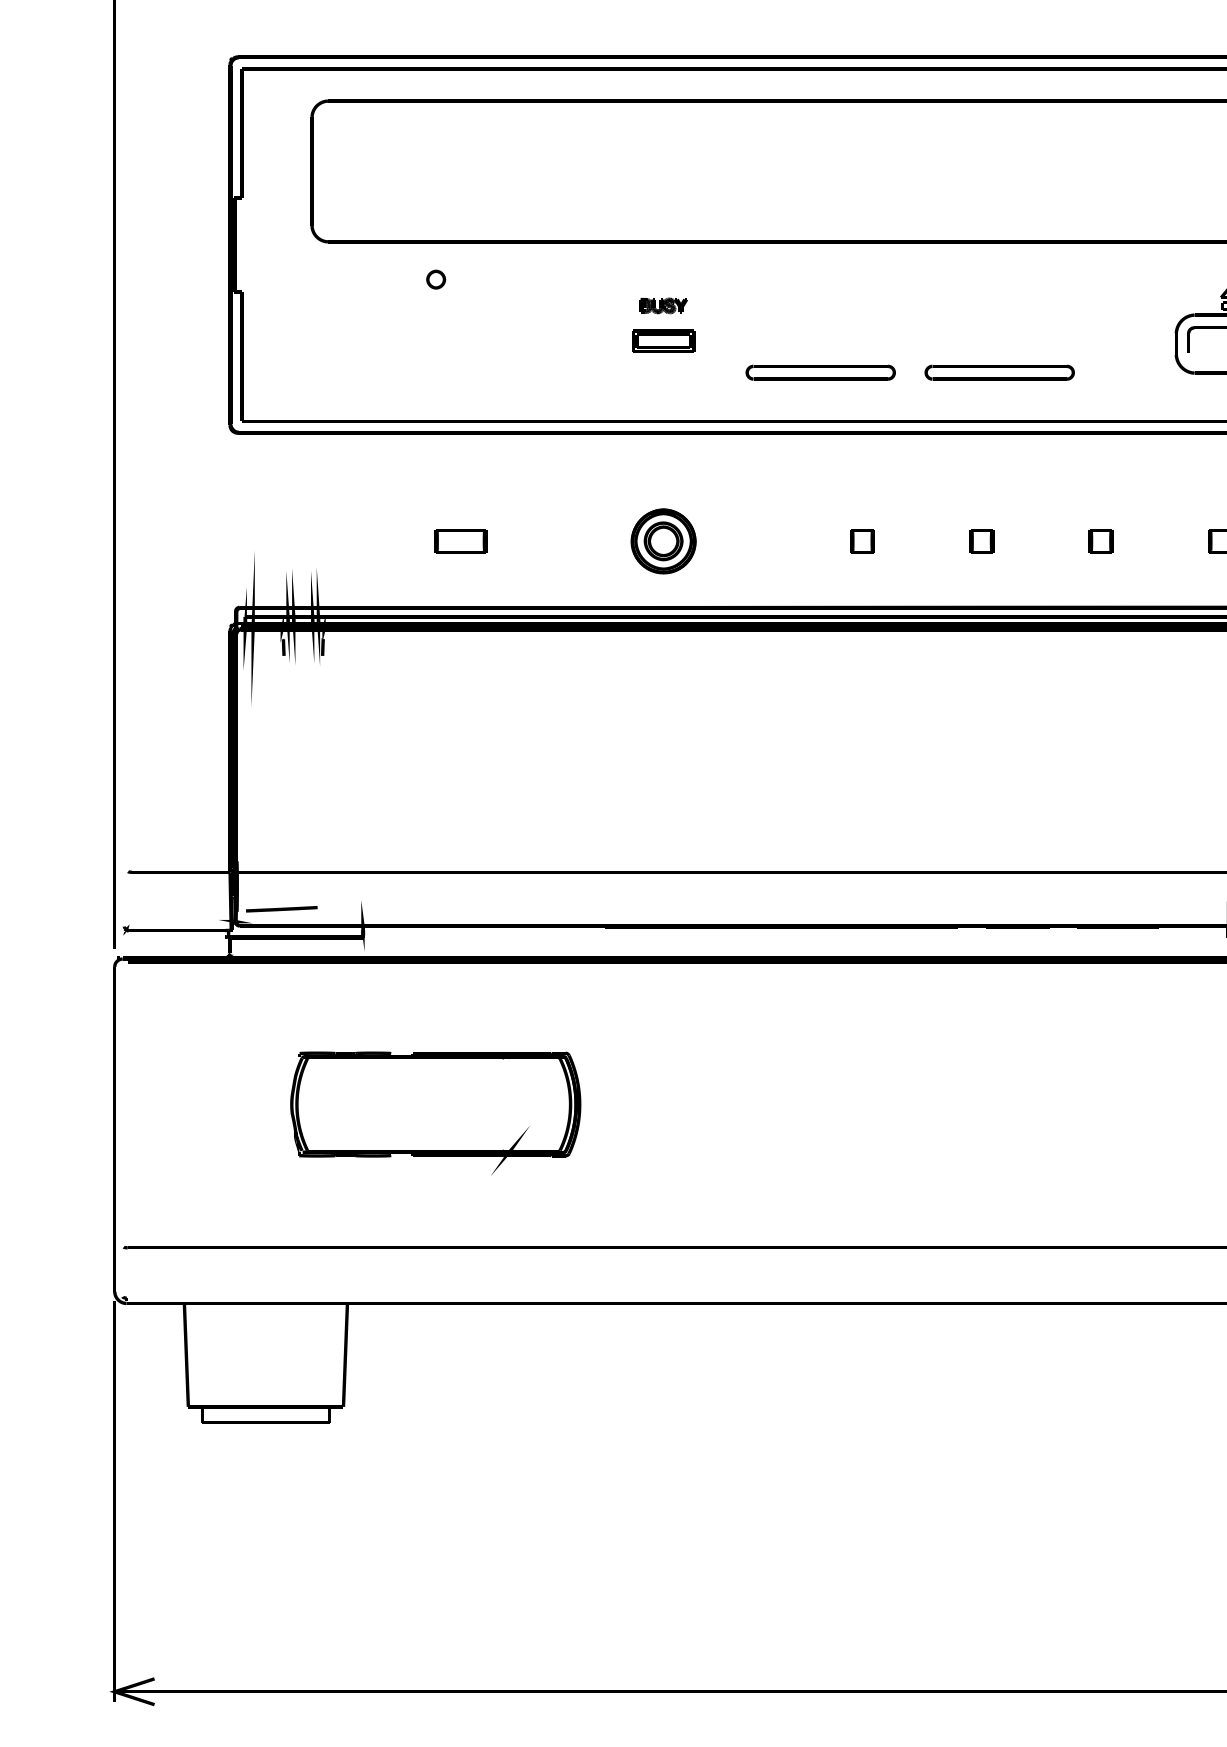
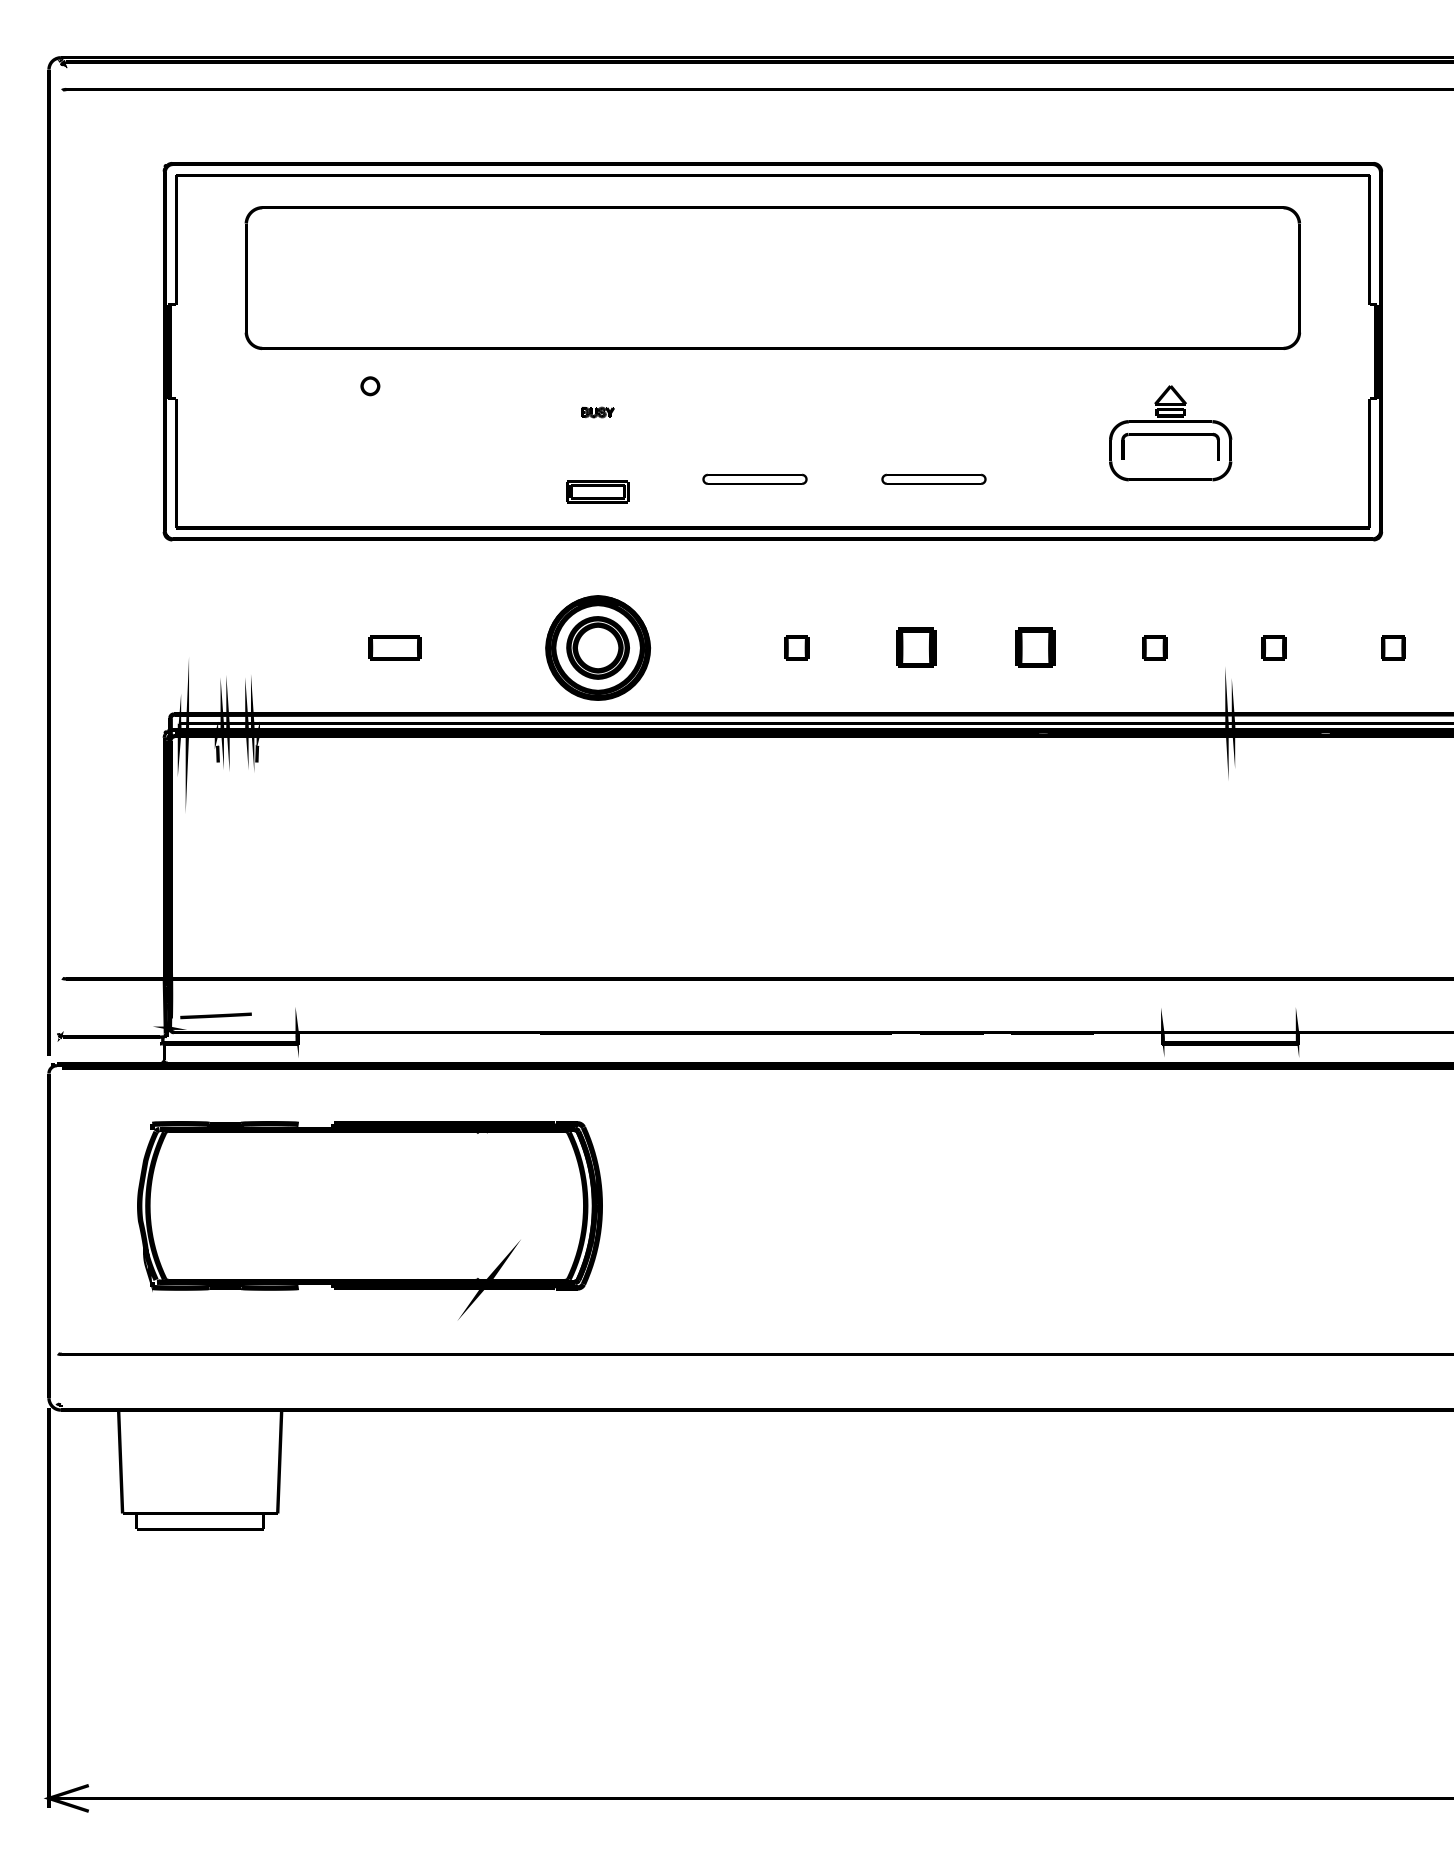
part: (663, 305) -> (597, 412), size x0.7
part: (663, 340) -> (597, 491), moved
part: (820, 372) -> (754, 479), size x0.7
part: (999, 372) -> (933, 479), size x0.7
part: (663, 540) -> (597, 647), size x1.6
part: (981, 540) -> (915, 647), size x1.6
part: (1101, 540) -> (1035, 647), size x1.6
part: (435, 1112) -> (369, 1219), size x1.6

